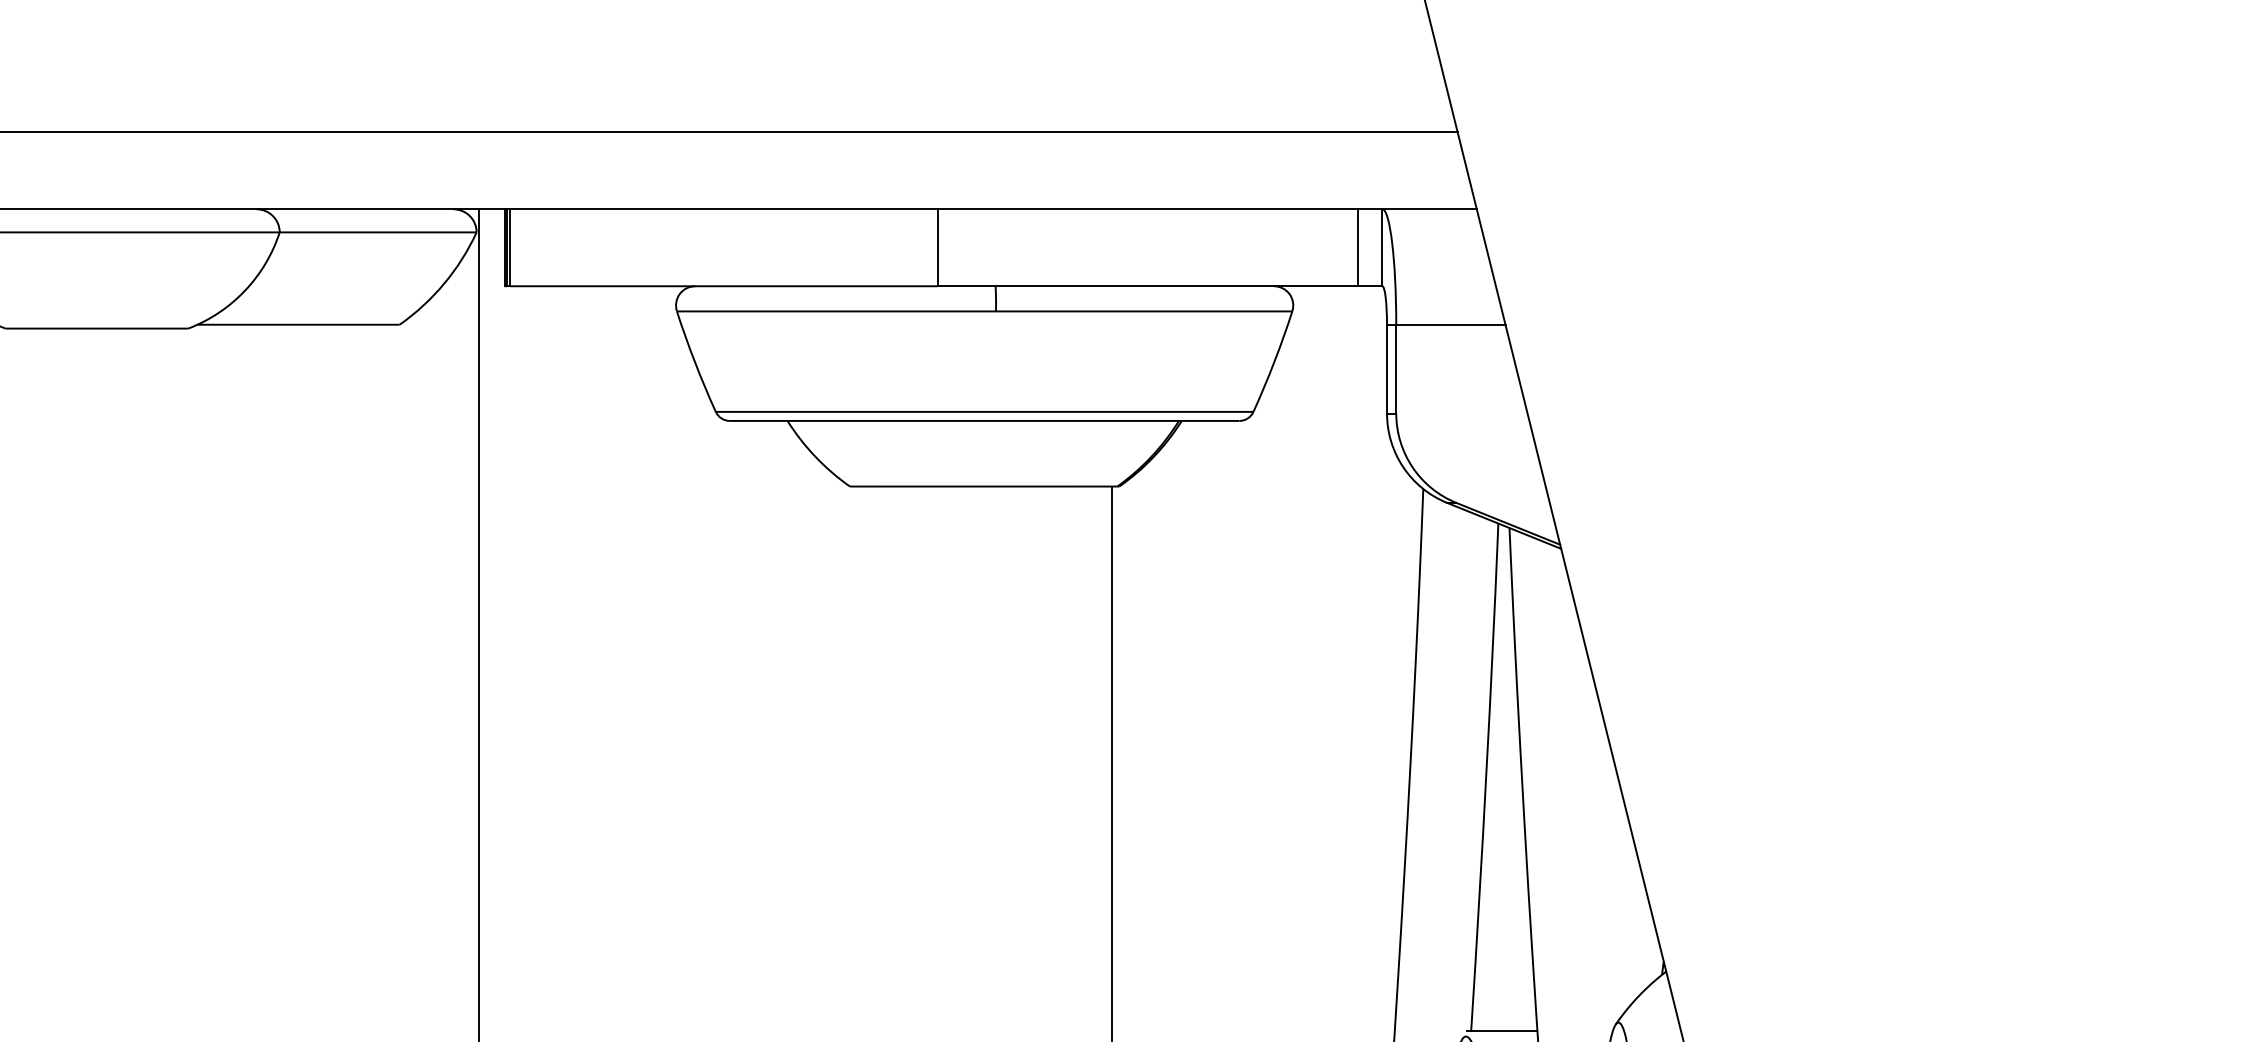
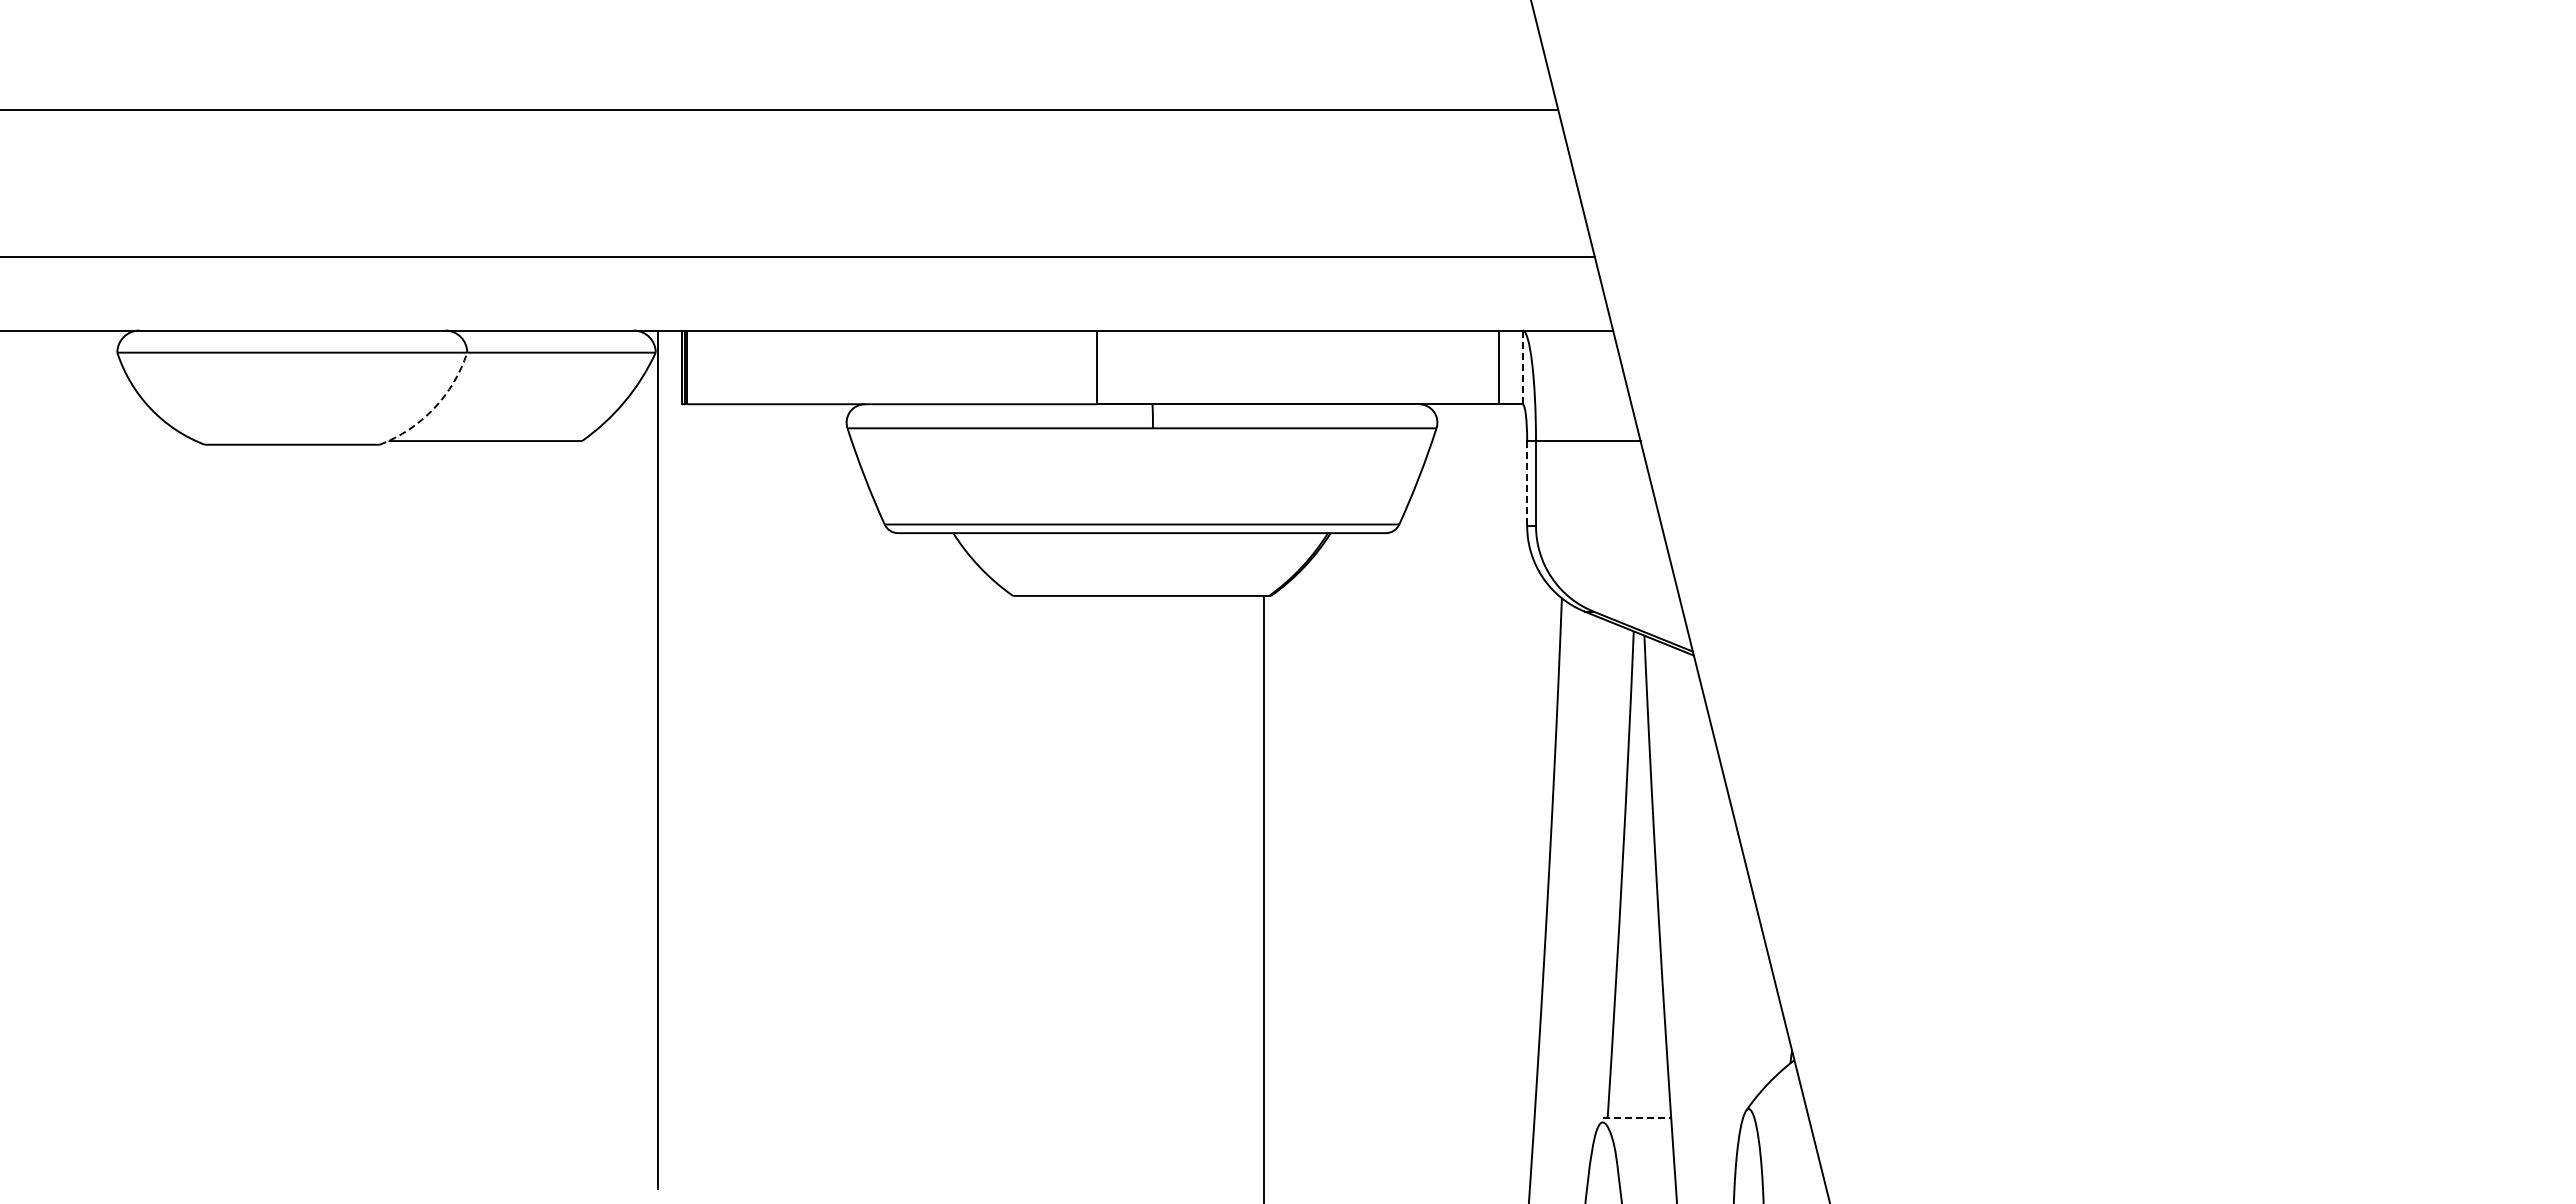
line: (1382, 247) -> (1522, 367), solid -> dashed
arc: (244, 290) -> (433, 408), solid -> dashed
line: (1387, 369) -> (1527, 483), solid -> dashed
line: (1502, 1031) -> (1637, 1117), solid -> dashed

